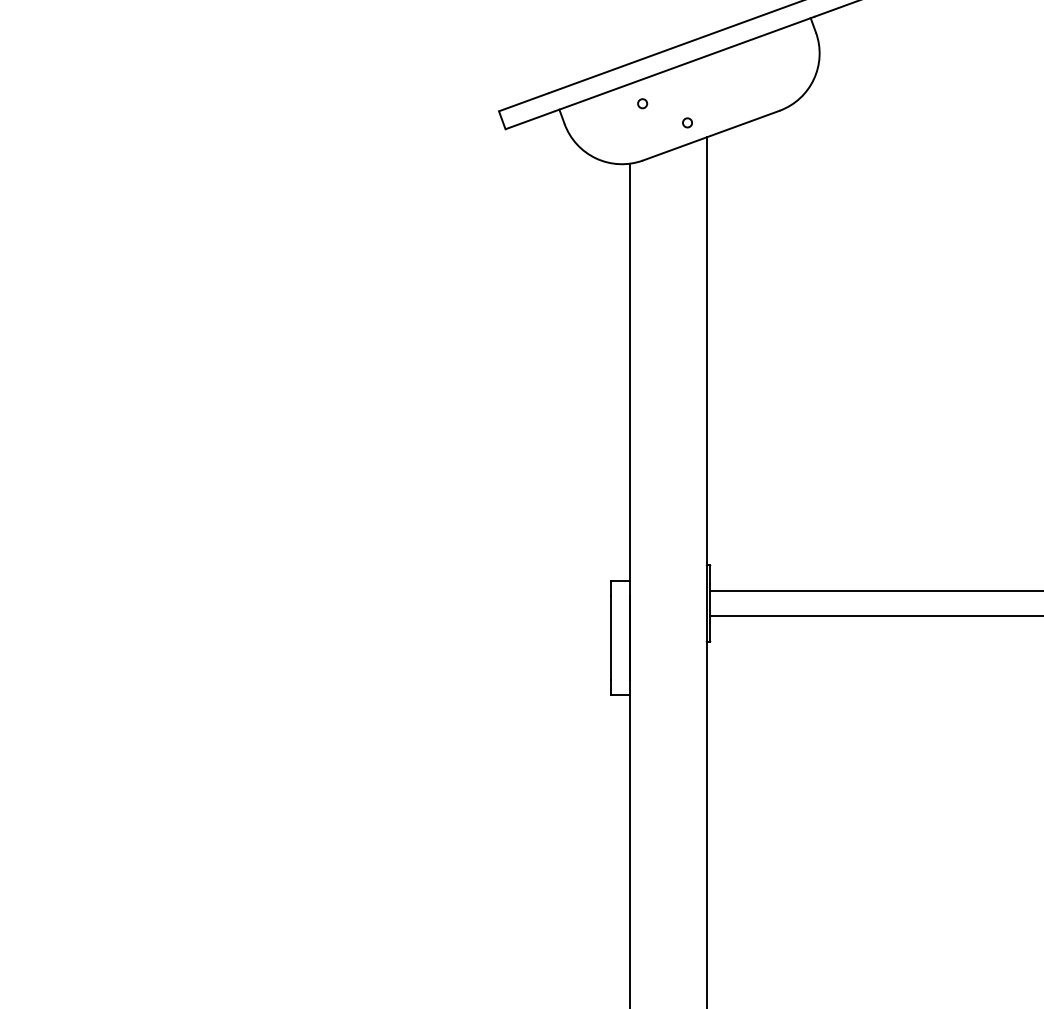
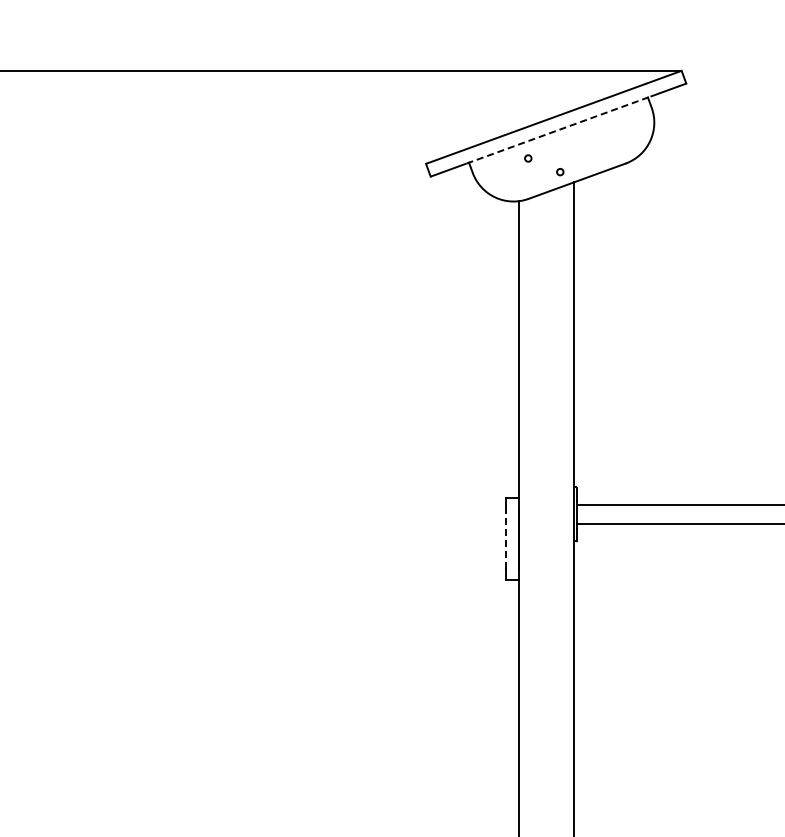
line: (685, 64) -> (558, 130), solid -> dashed
line: (610, 637) -> (505, 538), solid -> dashed

